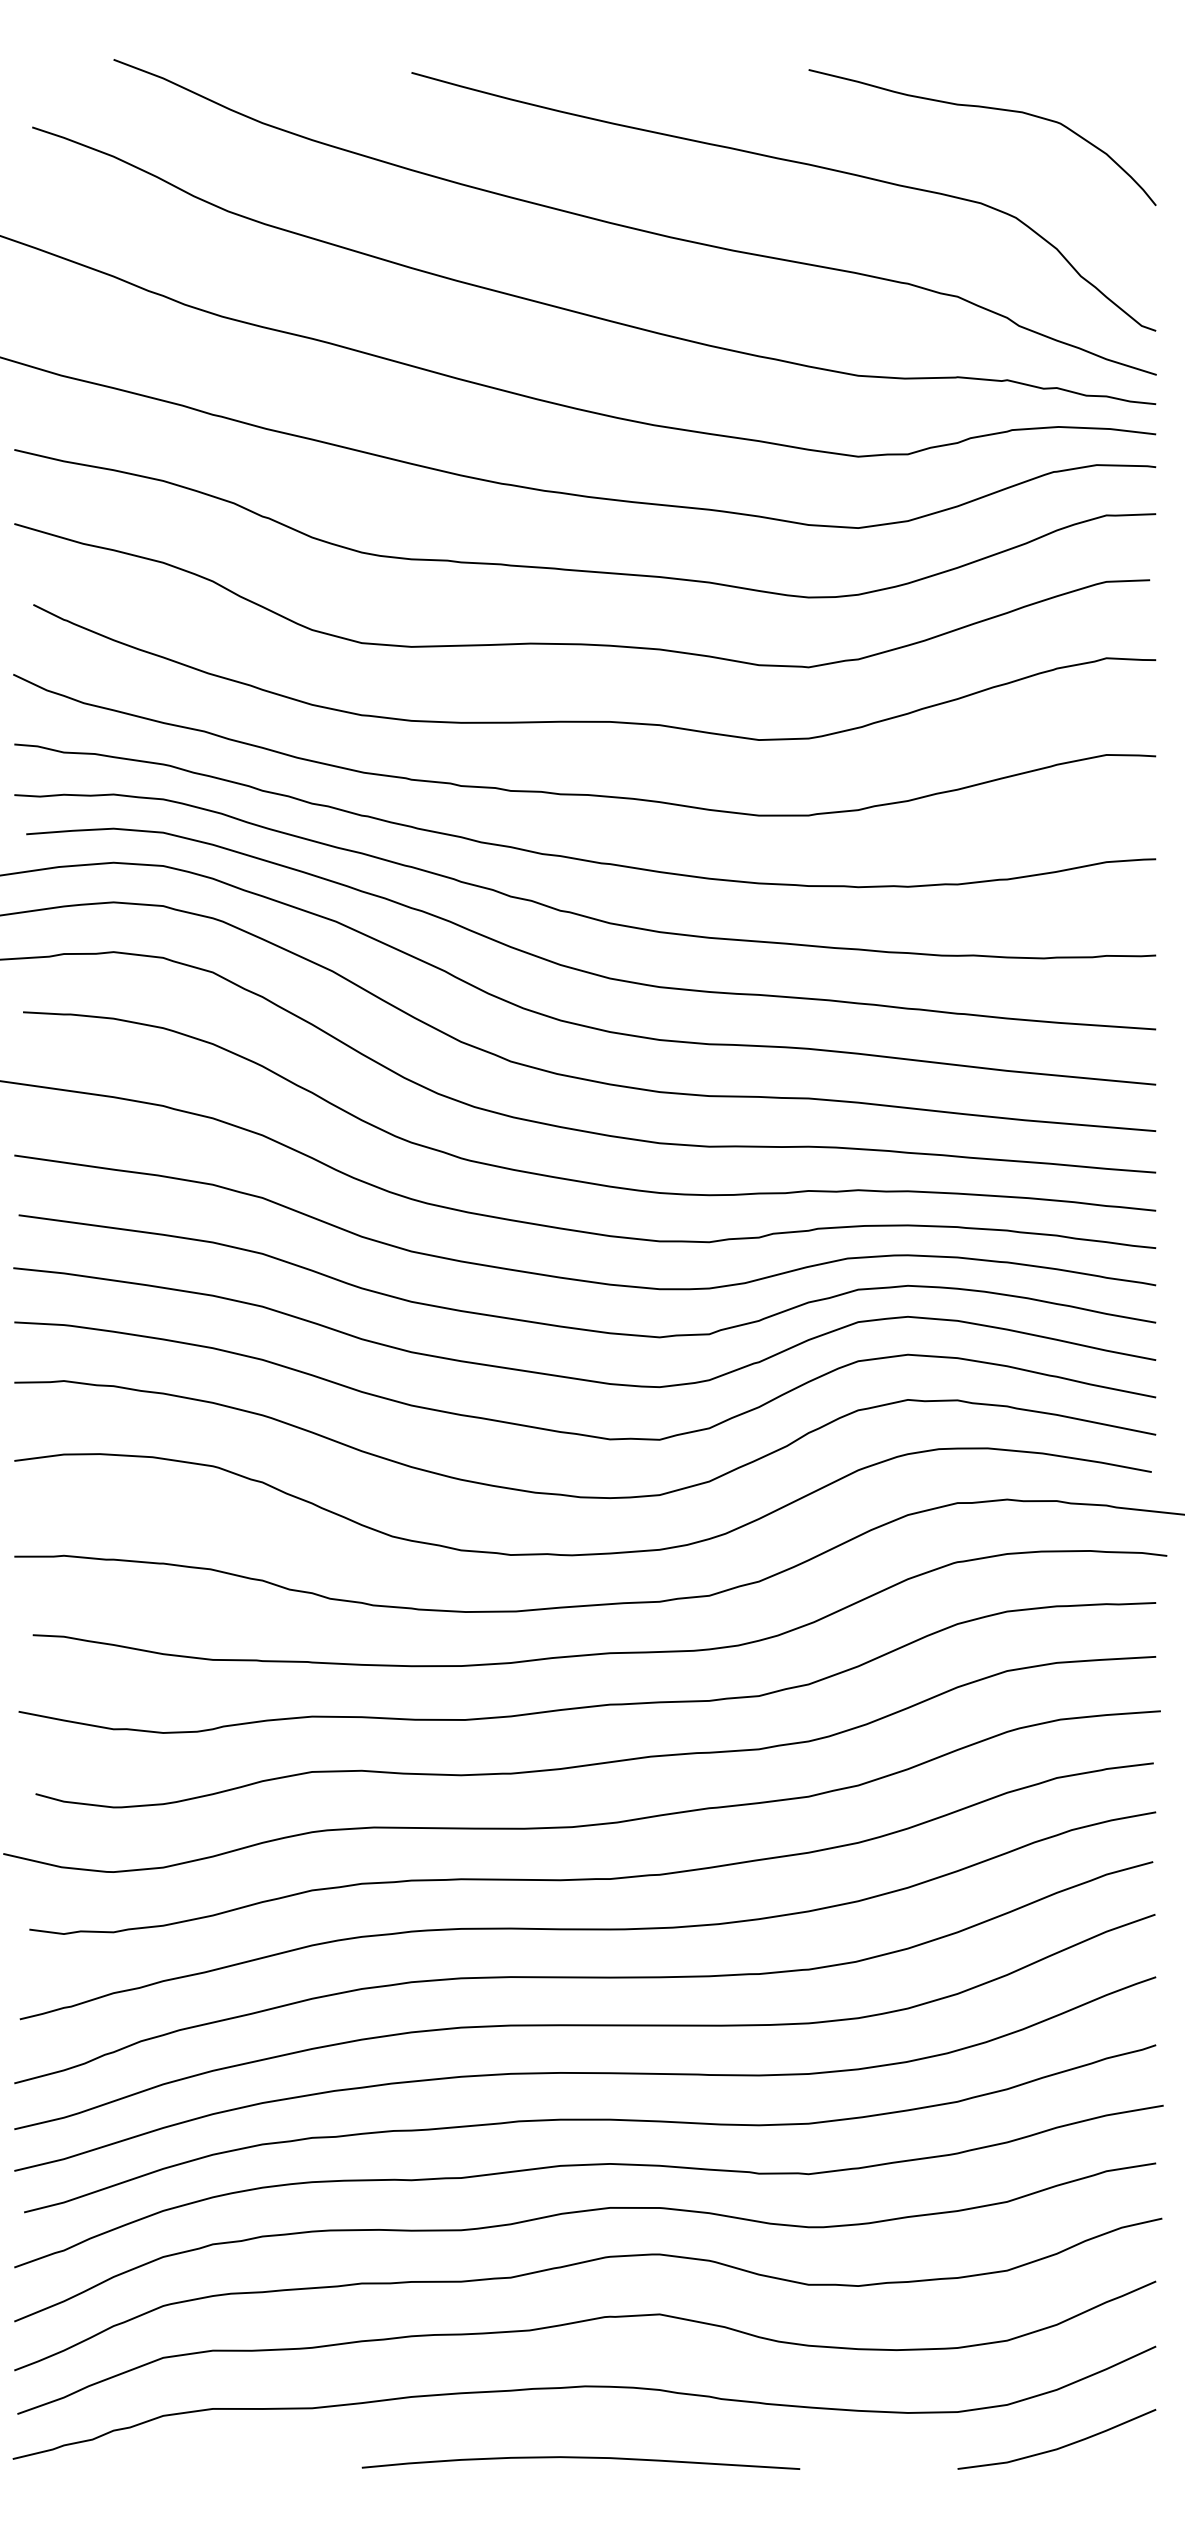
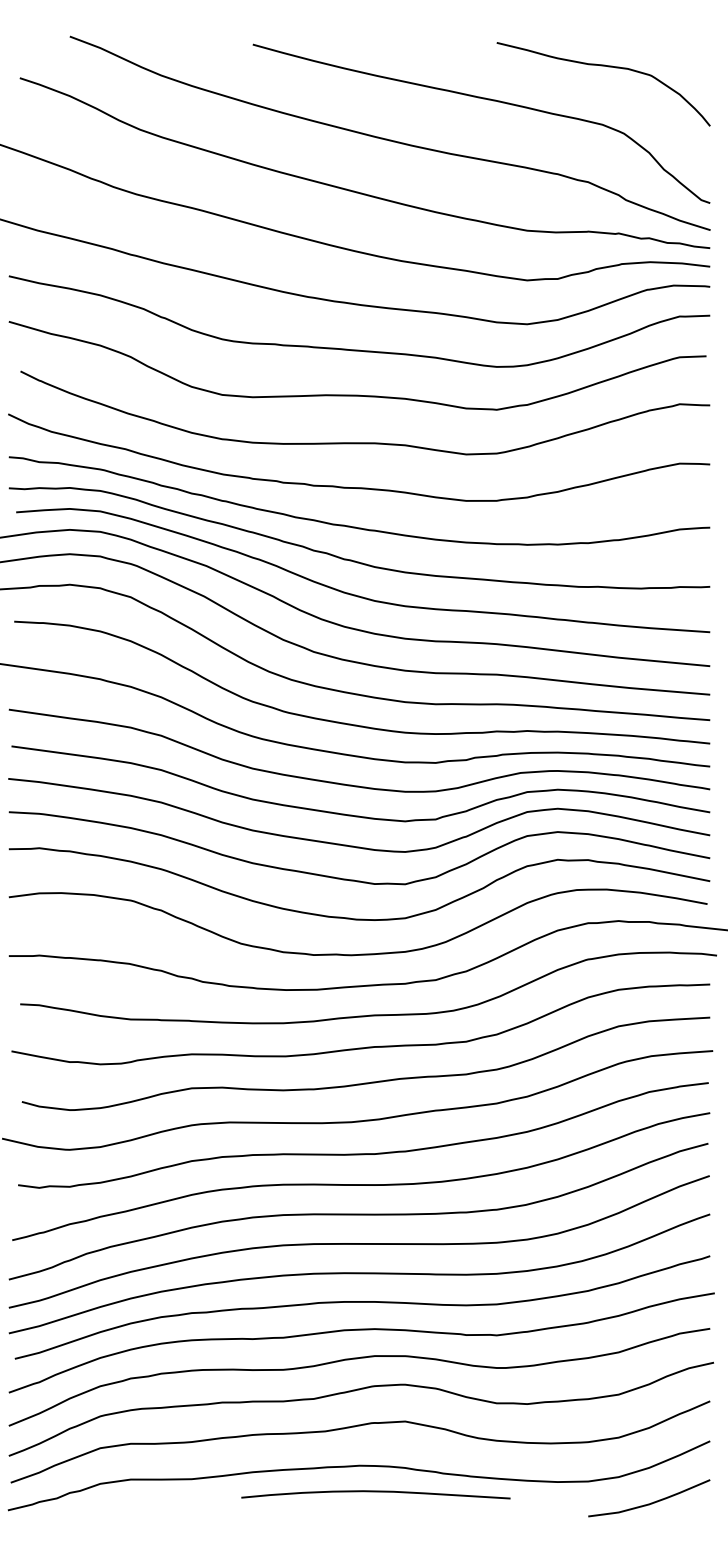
curve: (580, 2459) -> (375, 1492), moved

